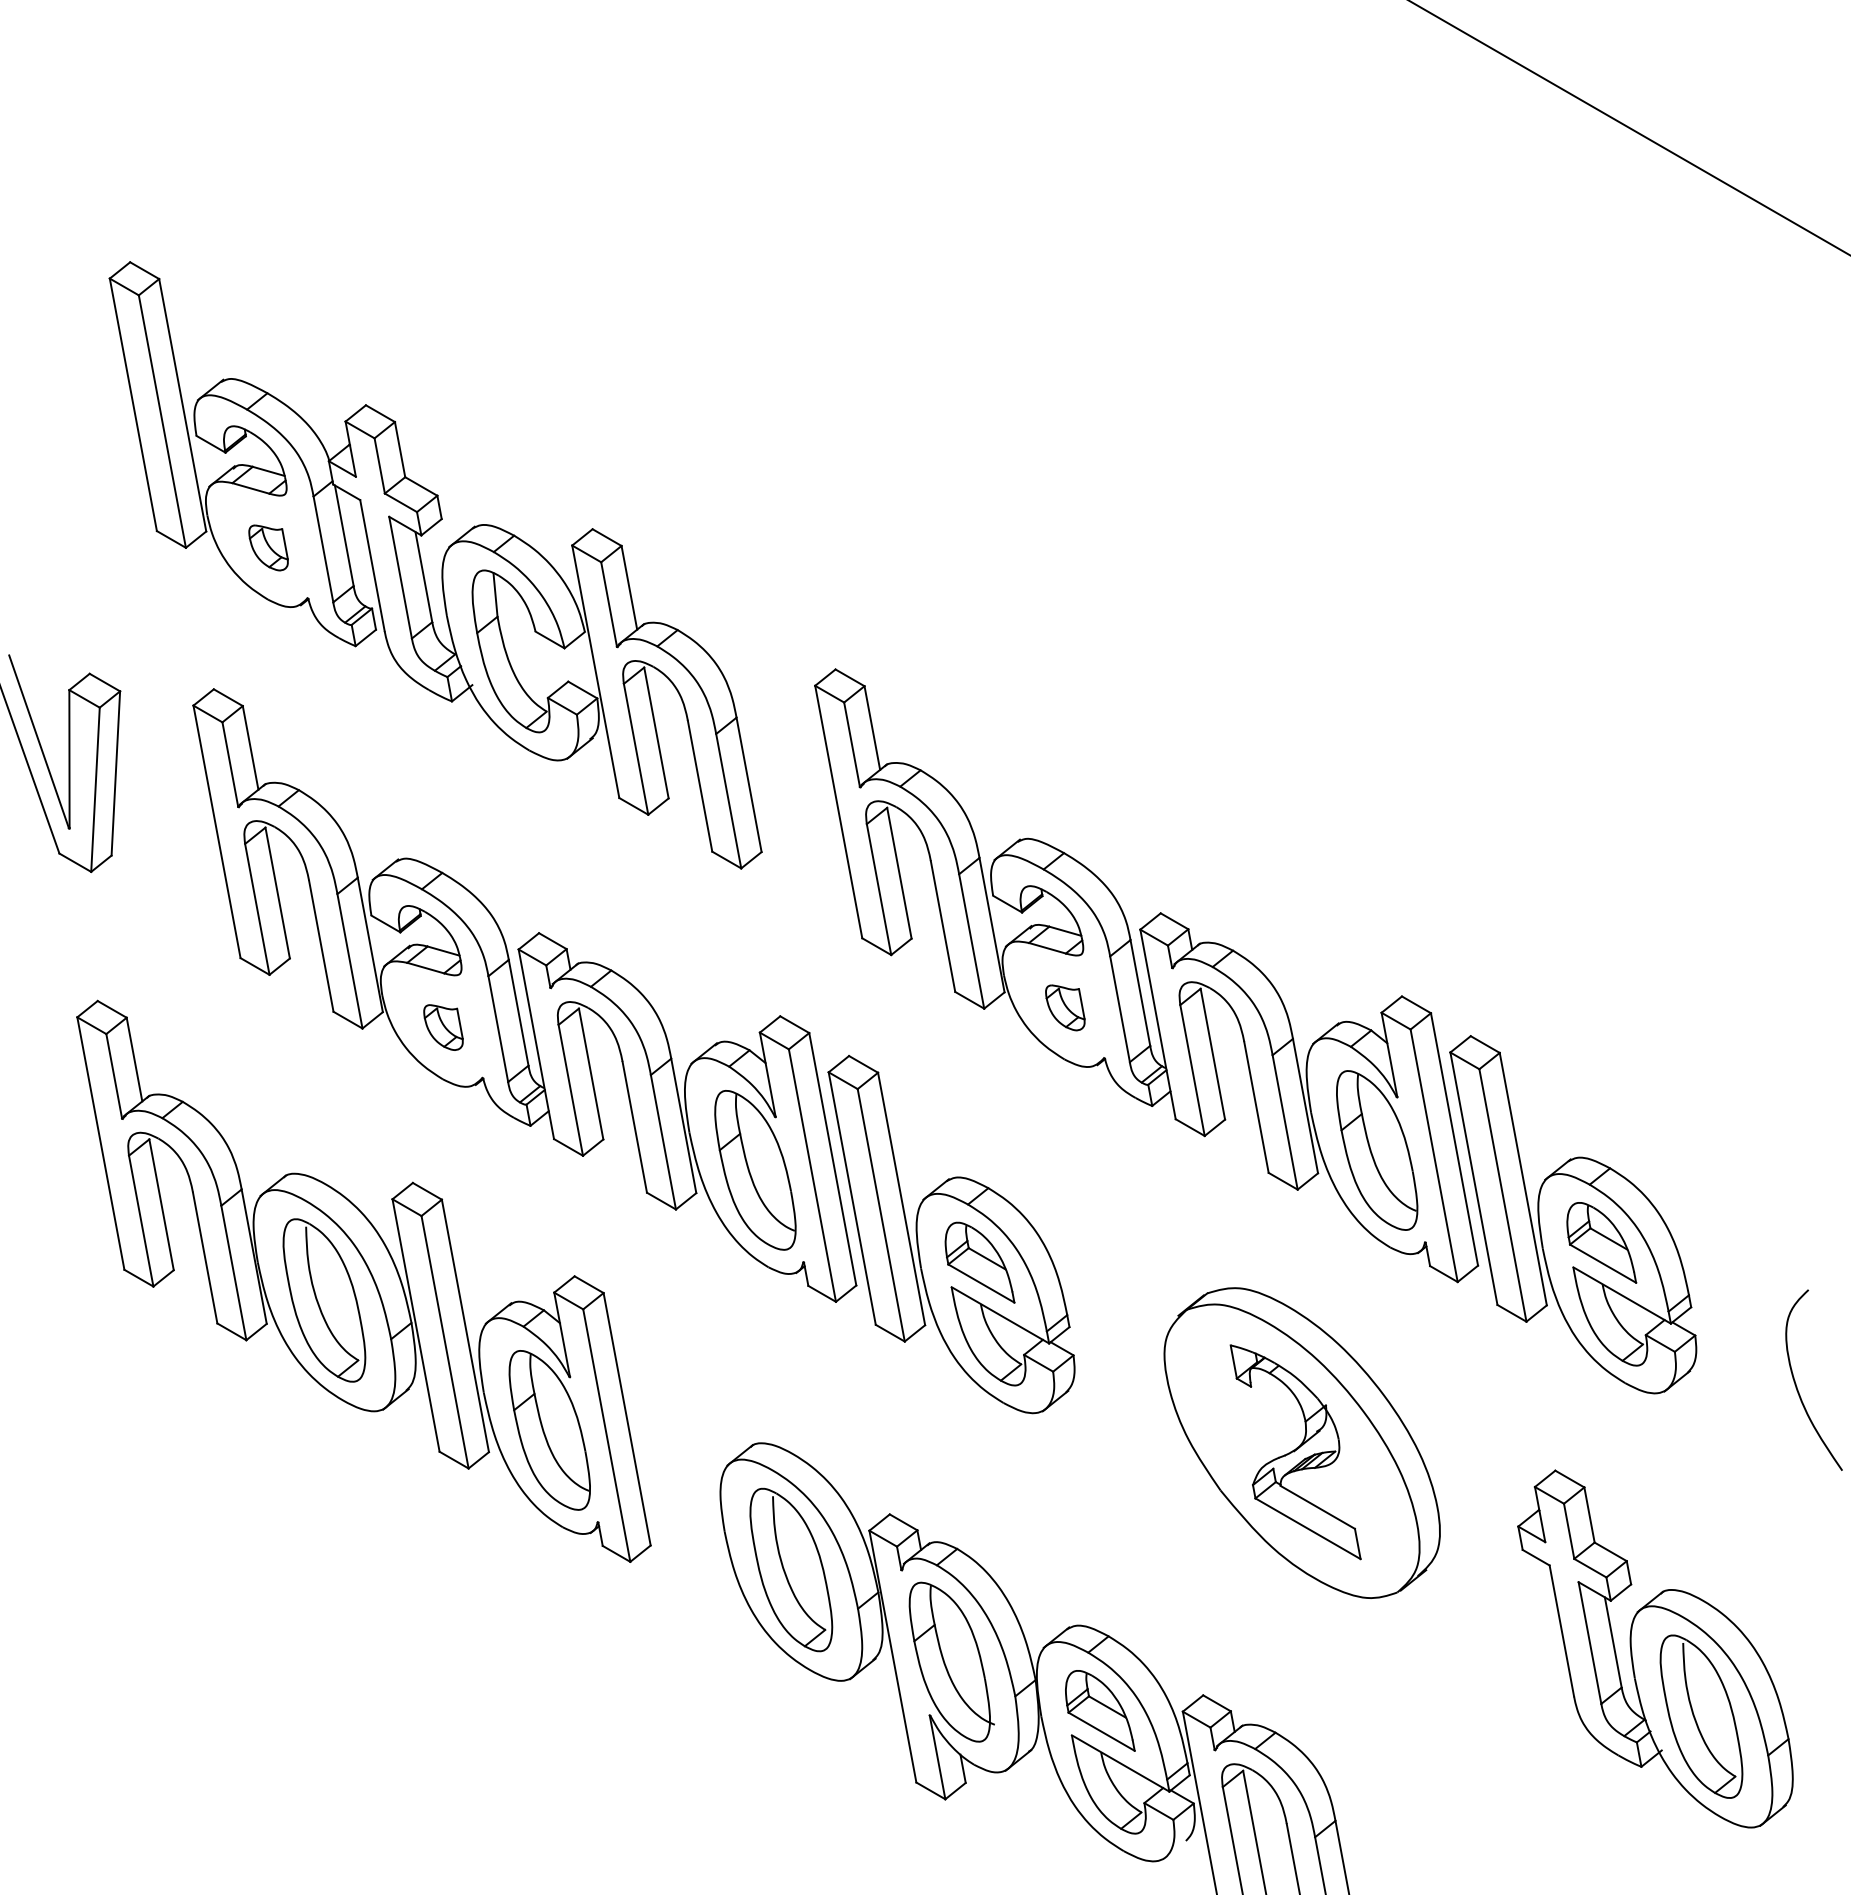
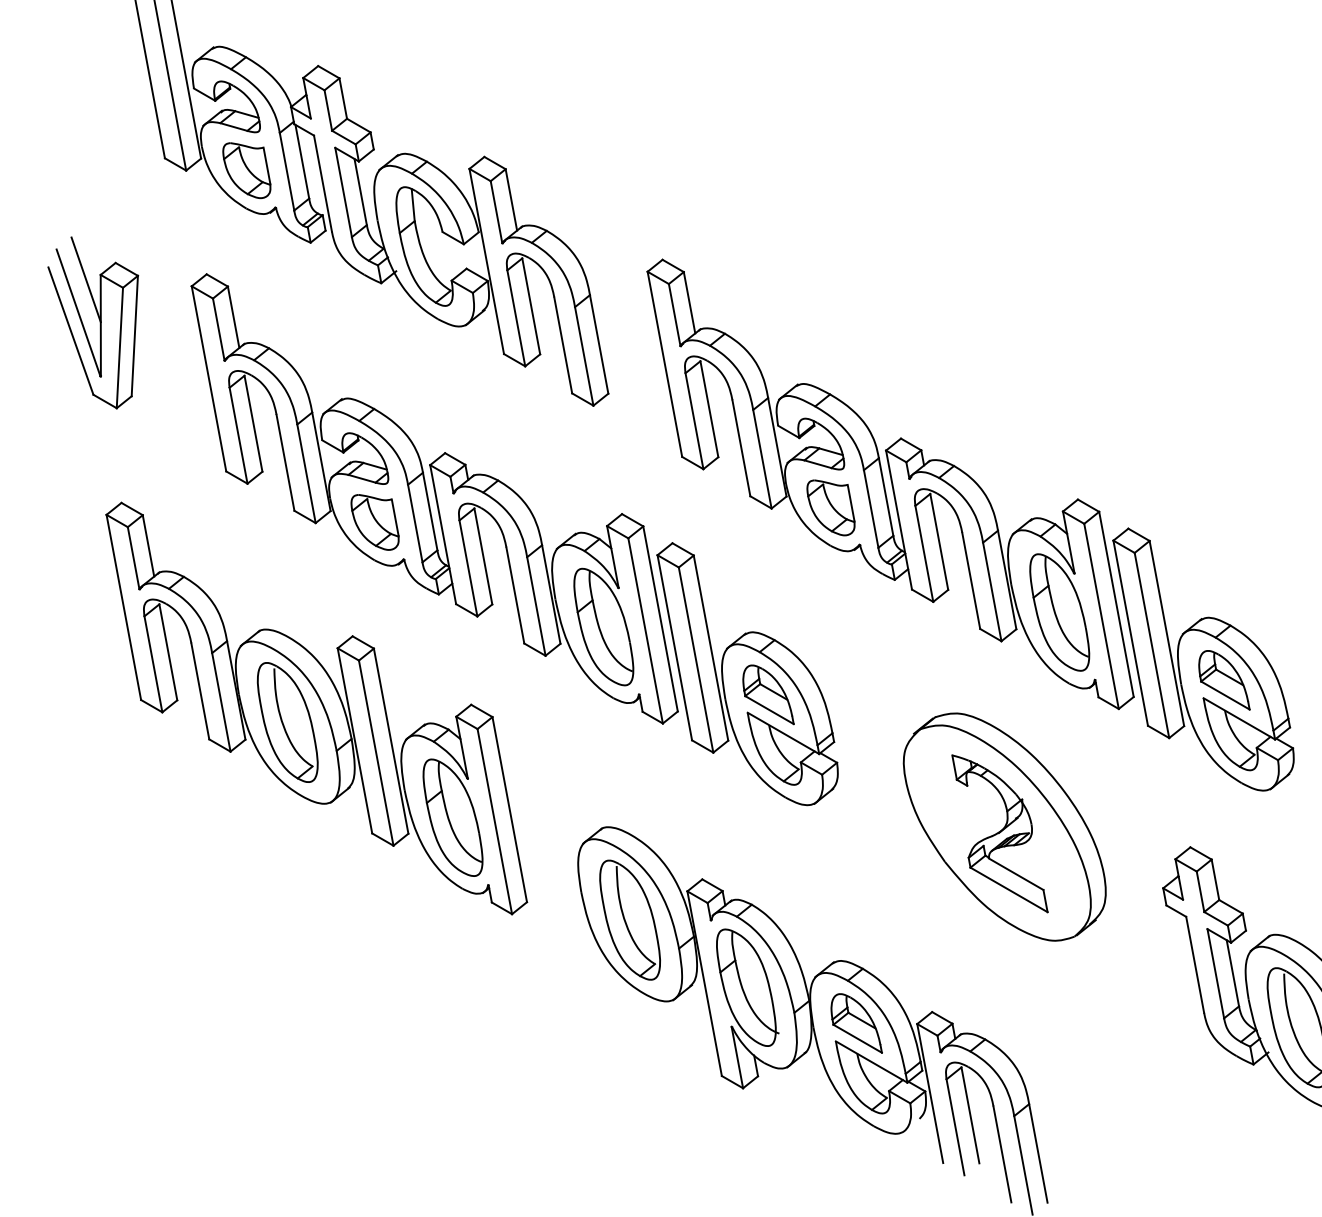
part: (268, 547) -> (246, 170), size x1.67
line: (49, 696) -> (86, 279), added
part: (1065, 1007) -> (831, 507), size x1.67
part: (443, 1027) -> (375, 522), size x1.67

